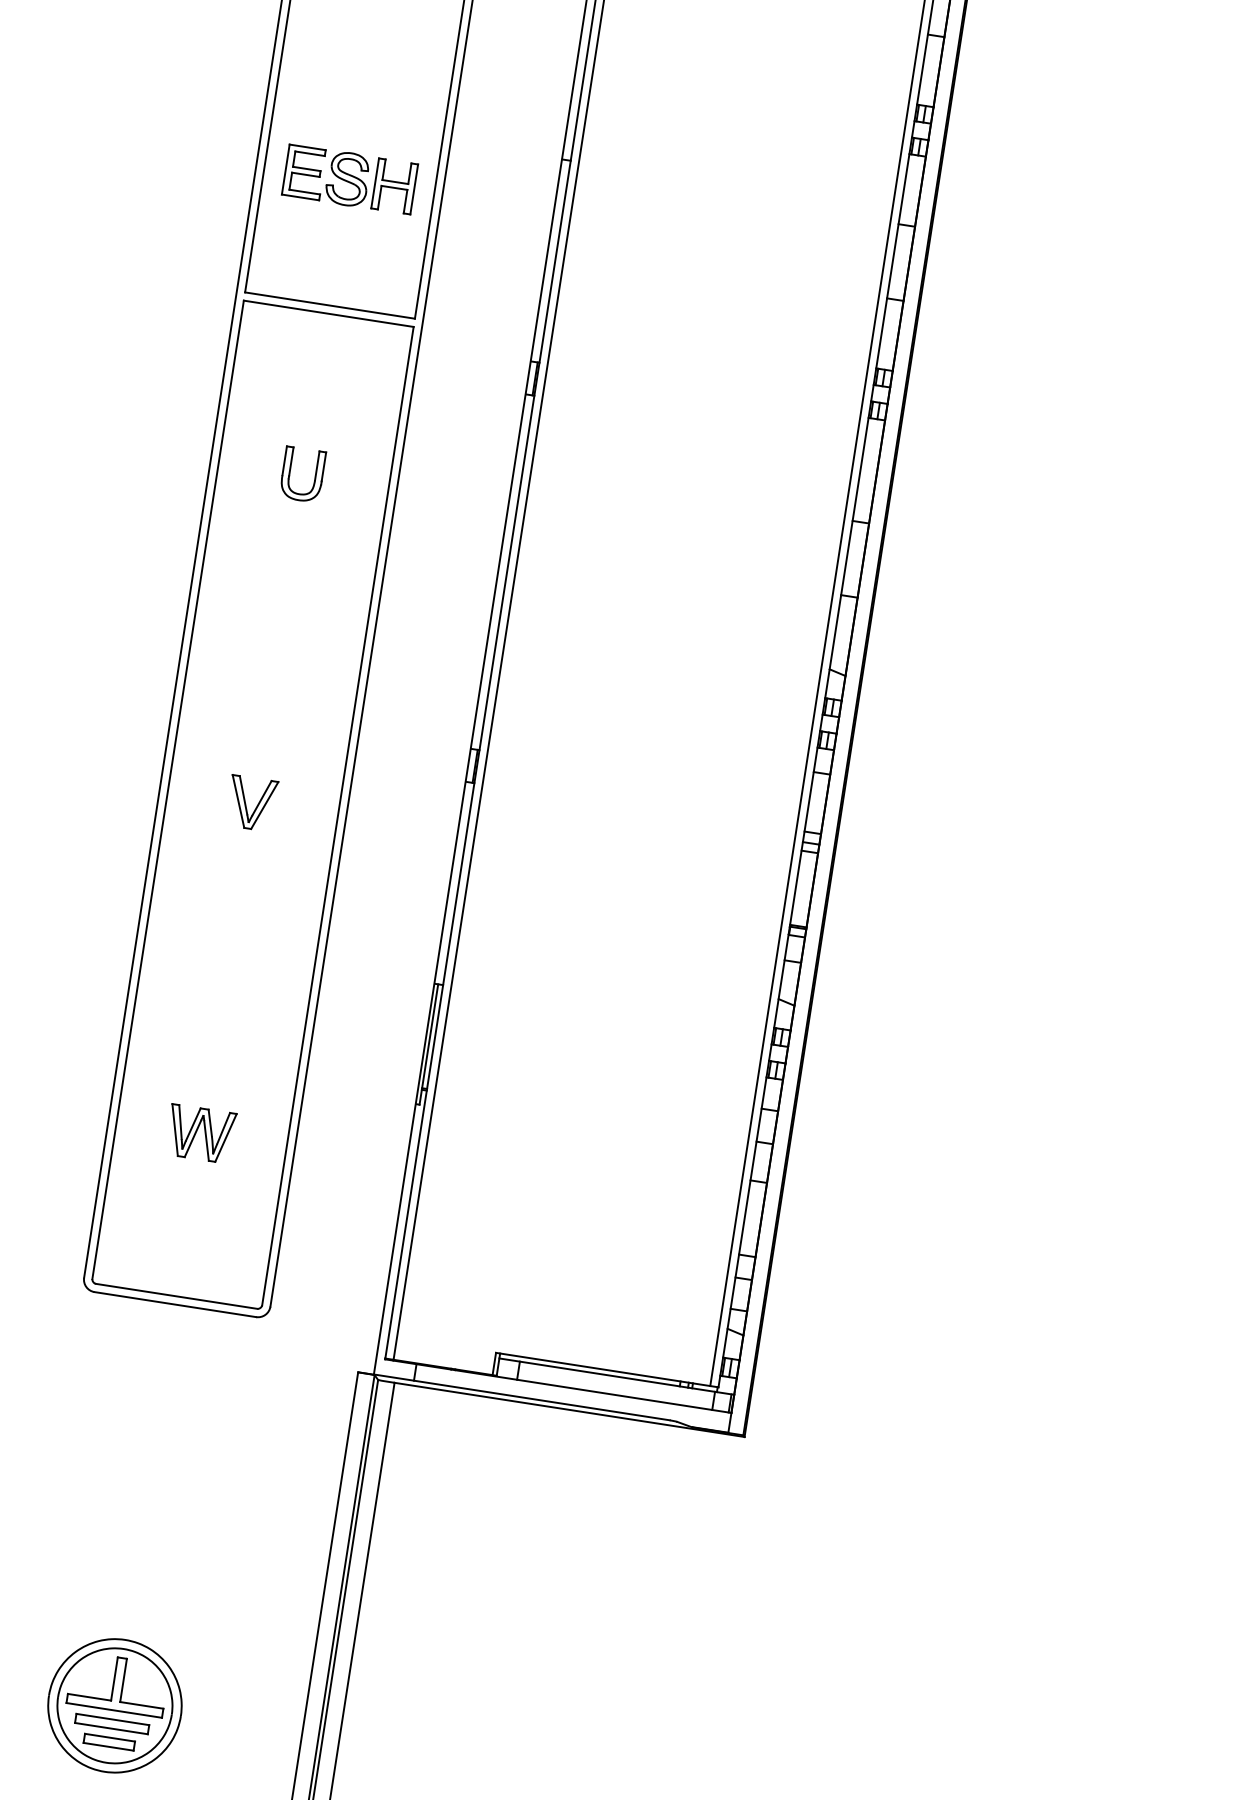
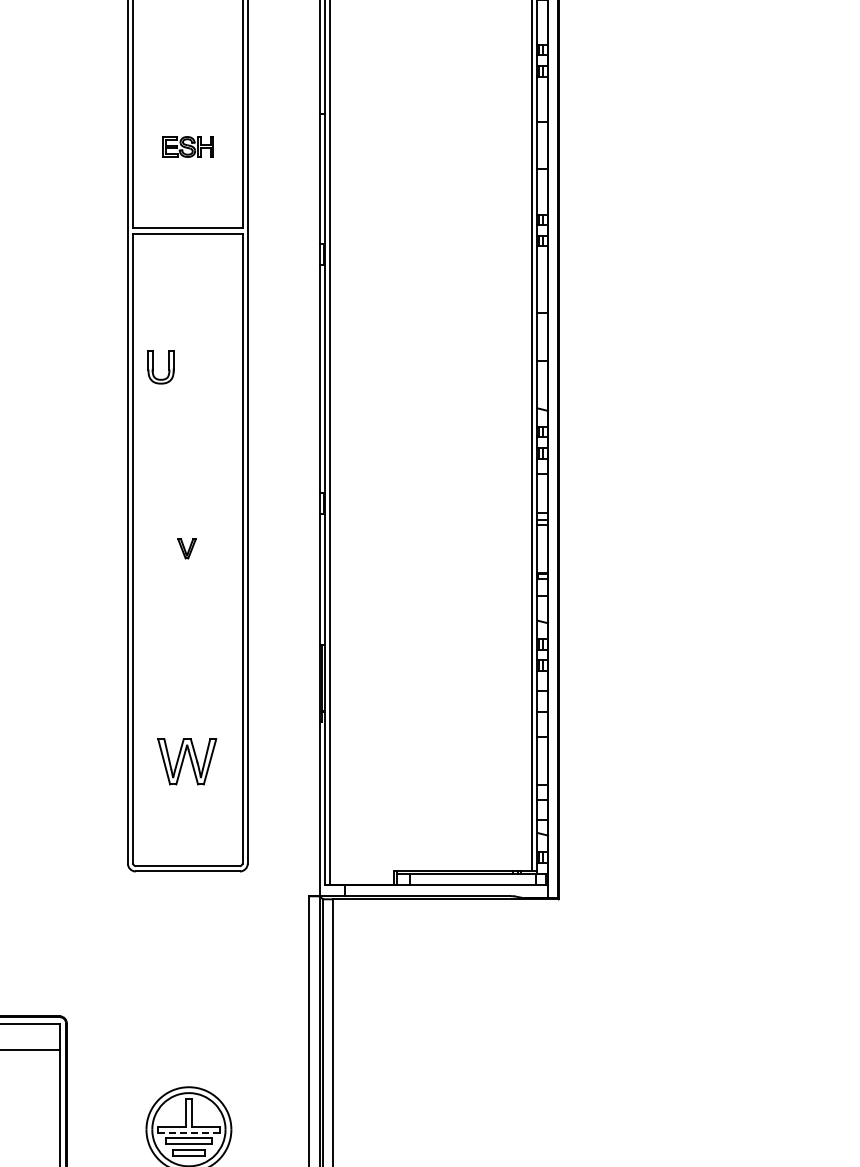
part: (350, 178) -> (188, 146), size x0.6
part: (290, 473) -> (153, 367), moved
part: (250, 802) -> (186, 548), size x0.6
part: (199, 1133) -> (186, 761), size x1.4
line: (113, 1710) -> (188, 1132), solid -> dashed

